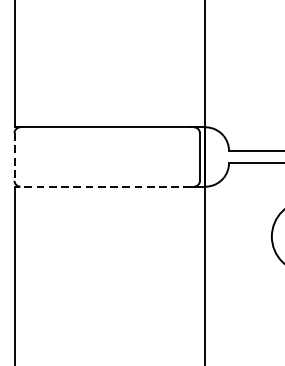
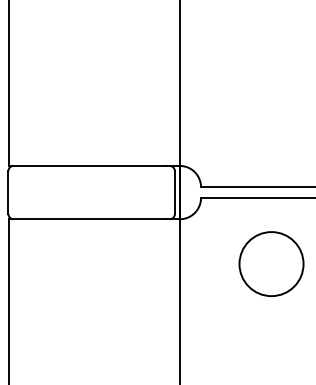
line: (14, 158) -> (8, 193), dashed -> solid
line: (102, 186) -> (87, 219), dashed -> solid

